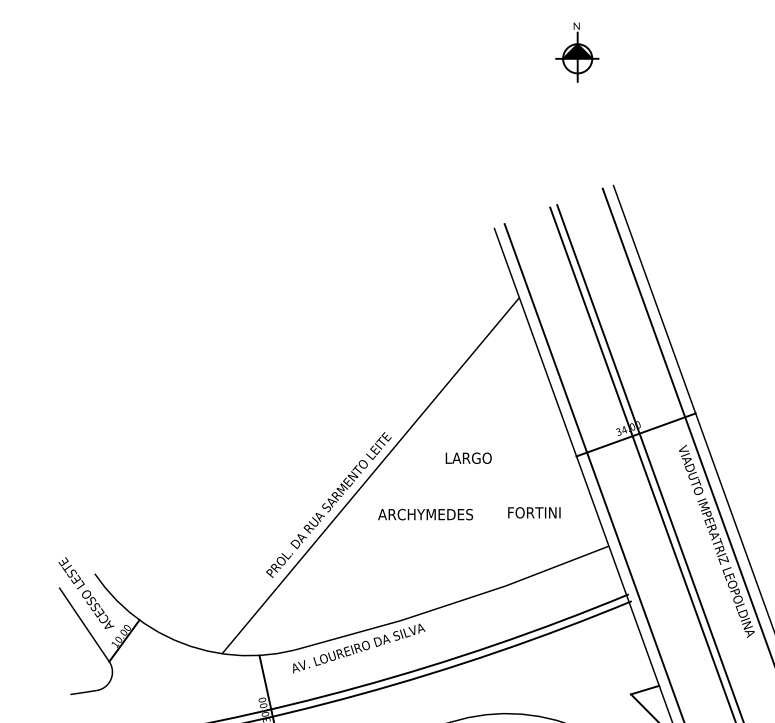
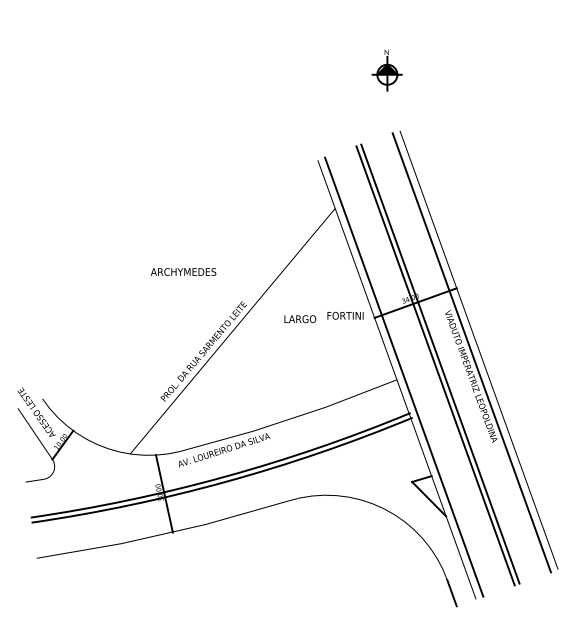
part: (576, 52) -> (386, 70), moved
text: (534, 512) -> (345, 315), moved
text: (425, 513) -> (183, 271), moved

